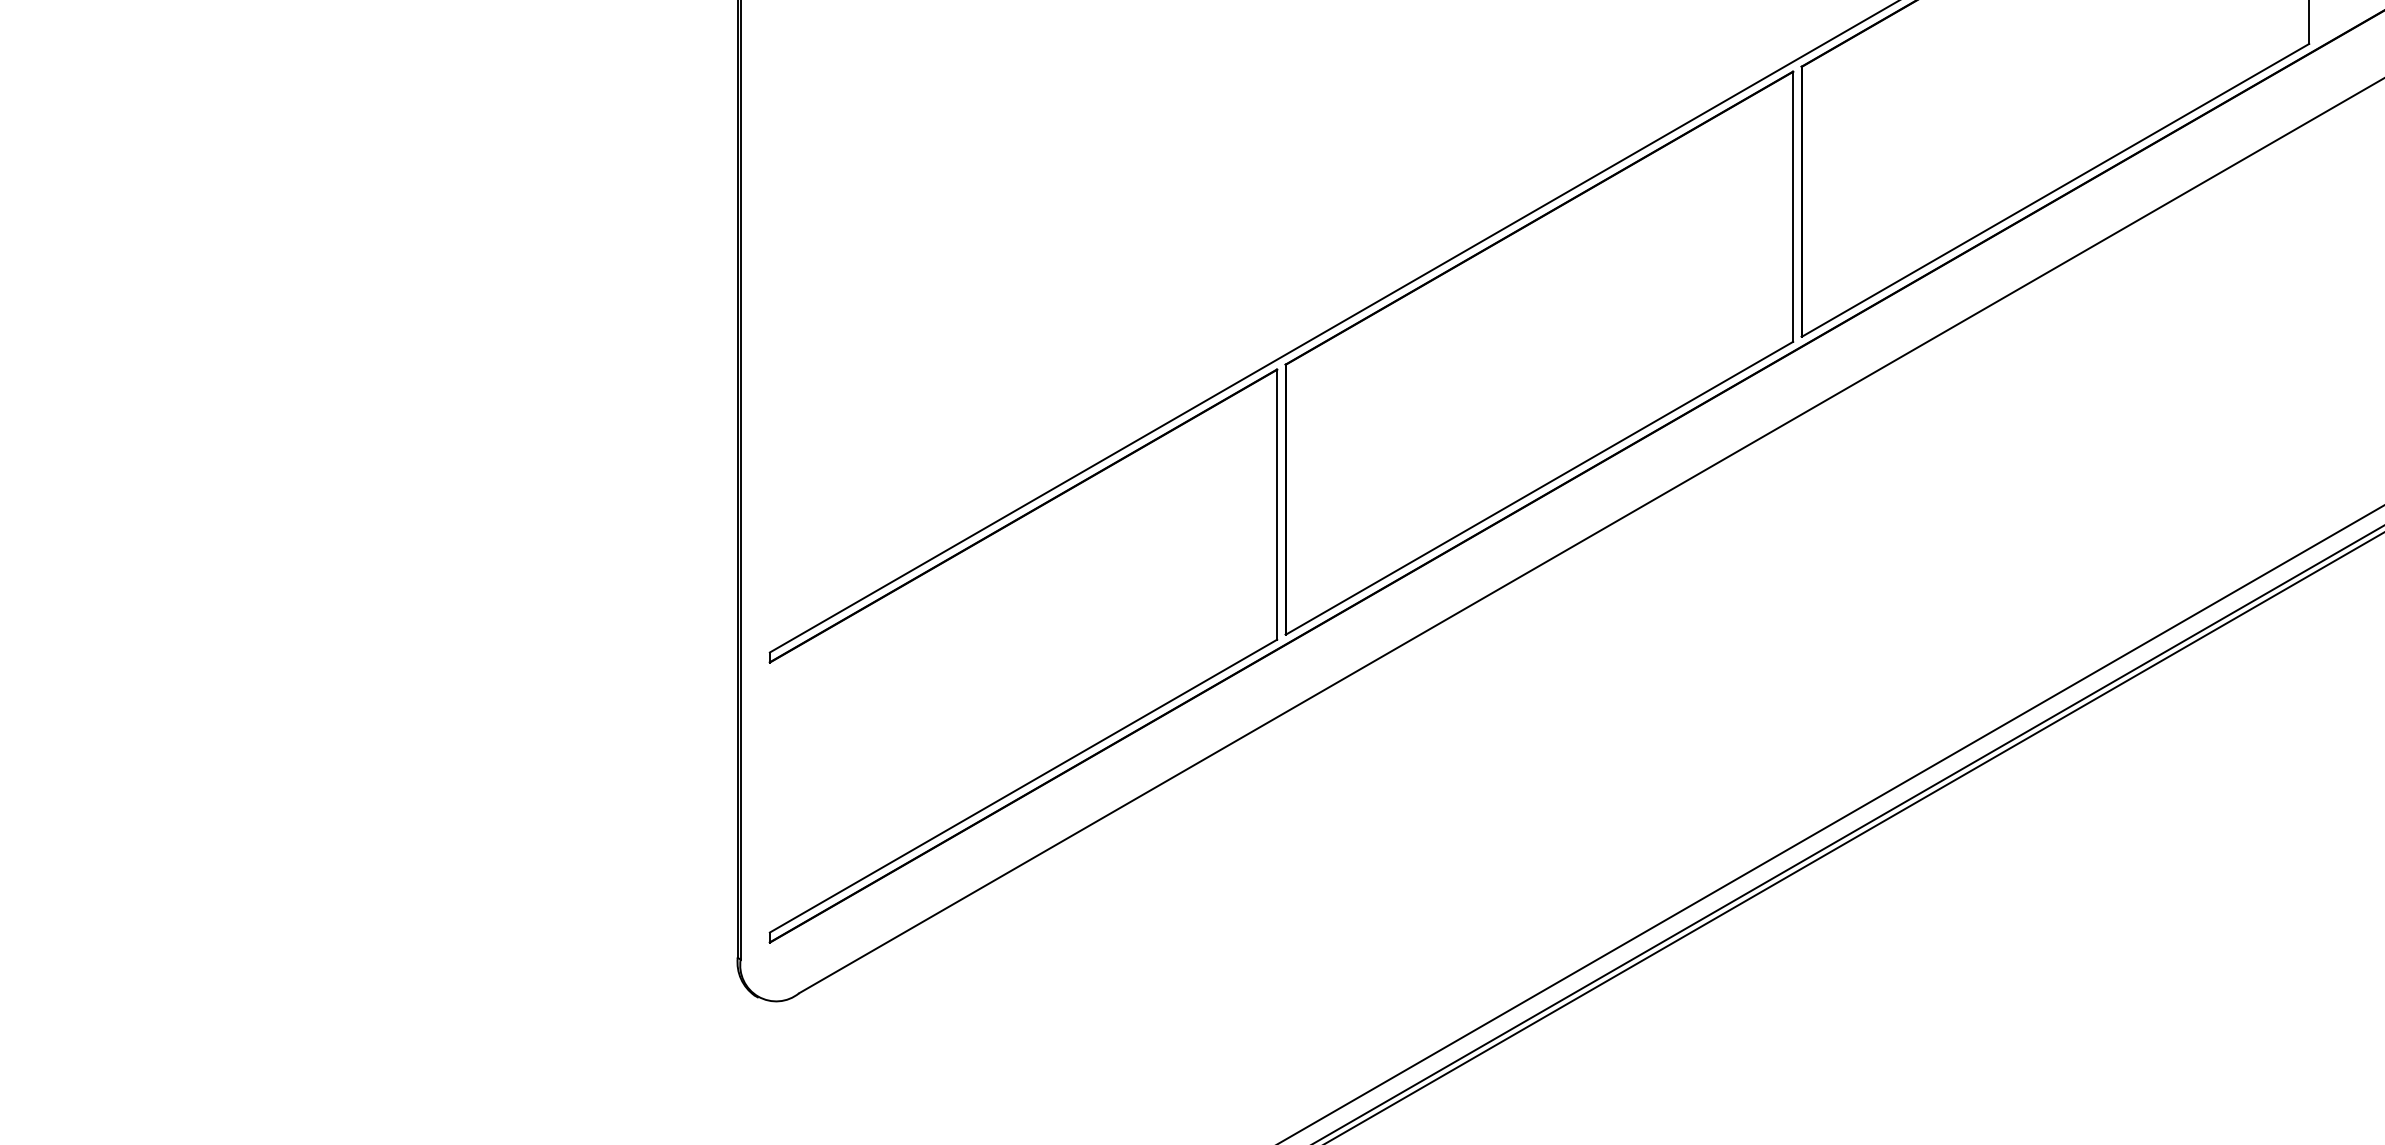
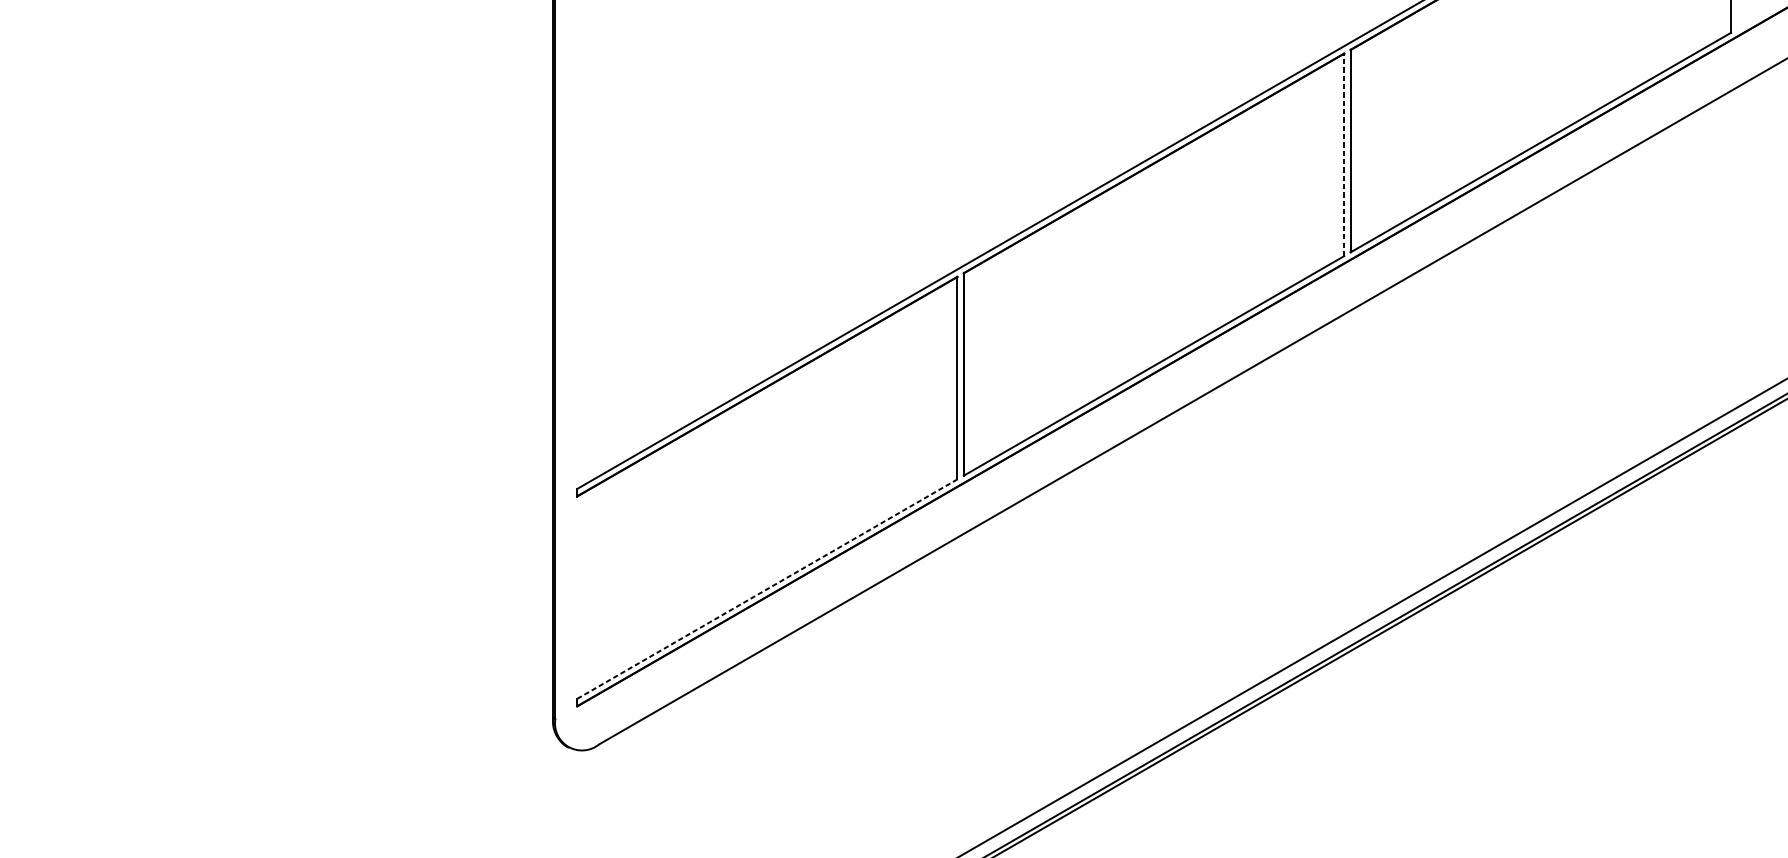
line: (1793, 206) -> (1344, 154), solid -> dashed
line: (1023, 786) -> (767, 589), solid -> dashed

